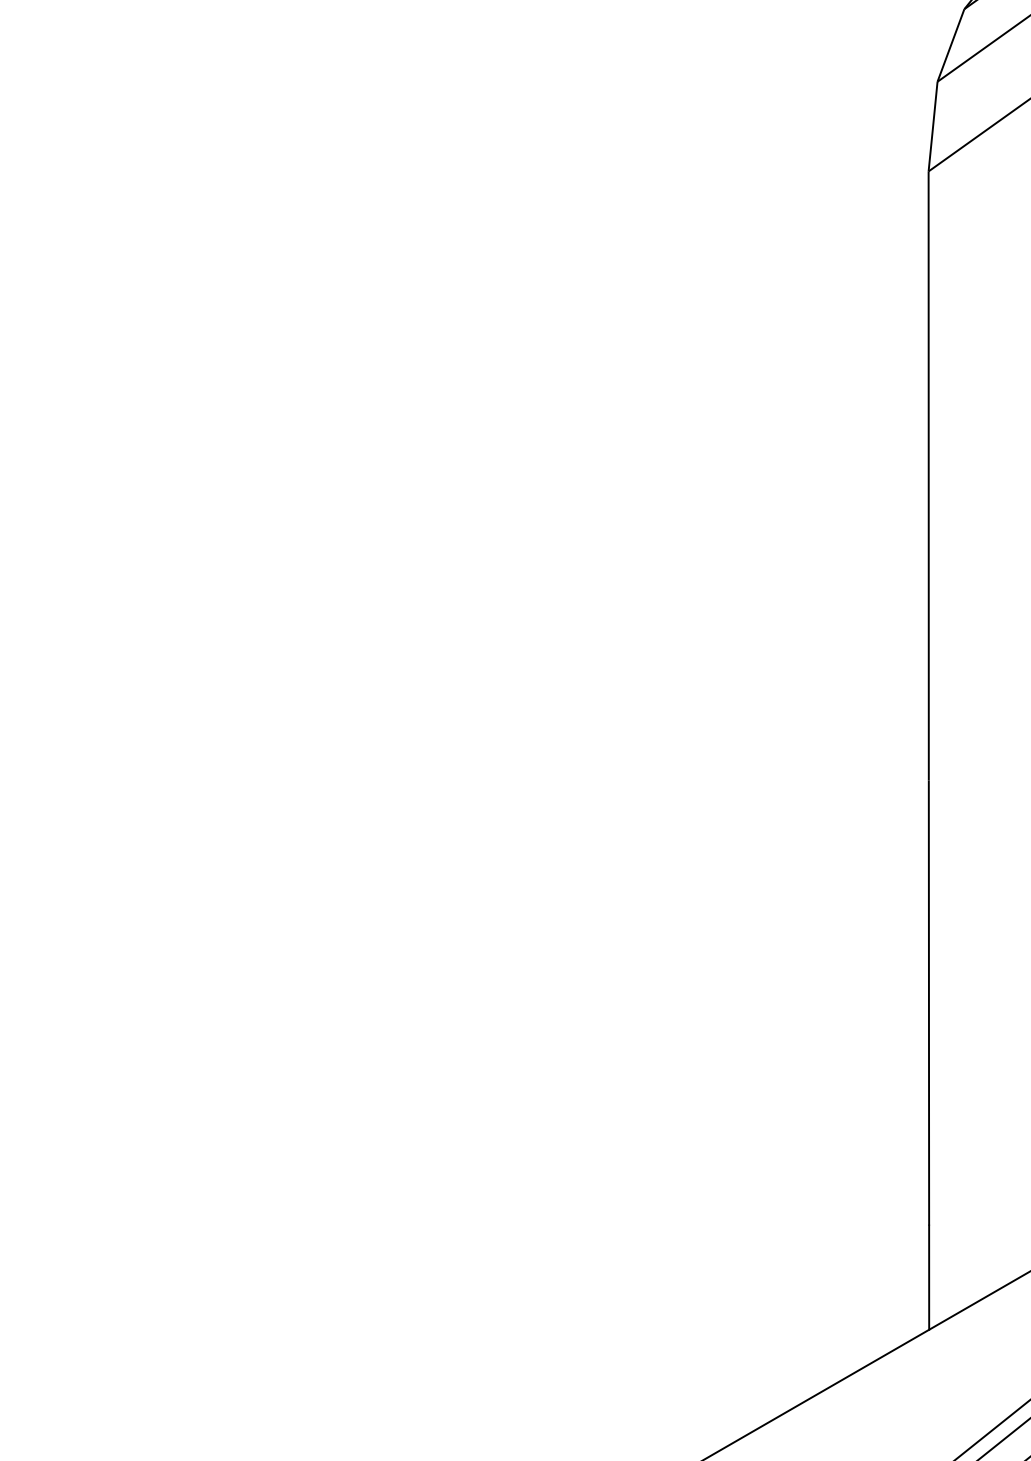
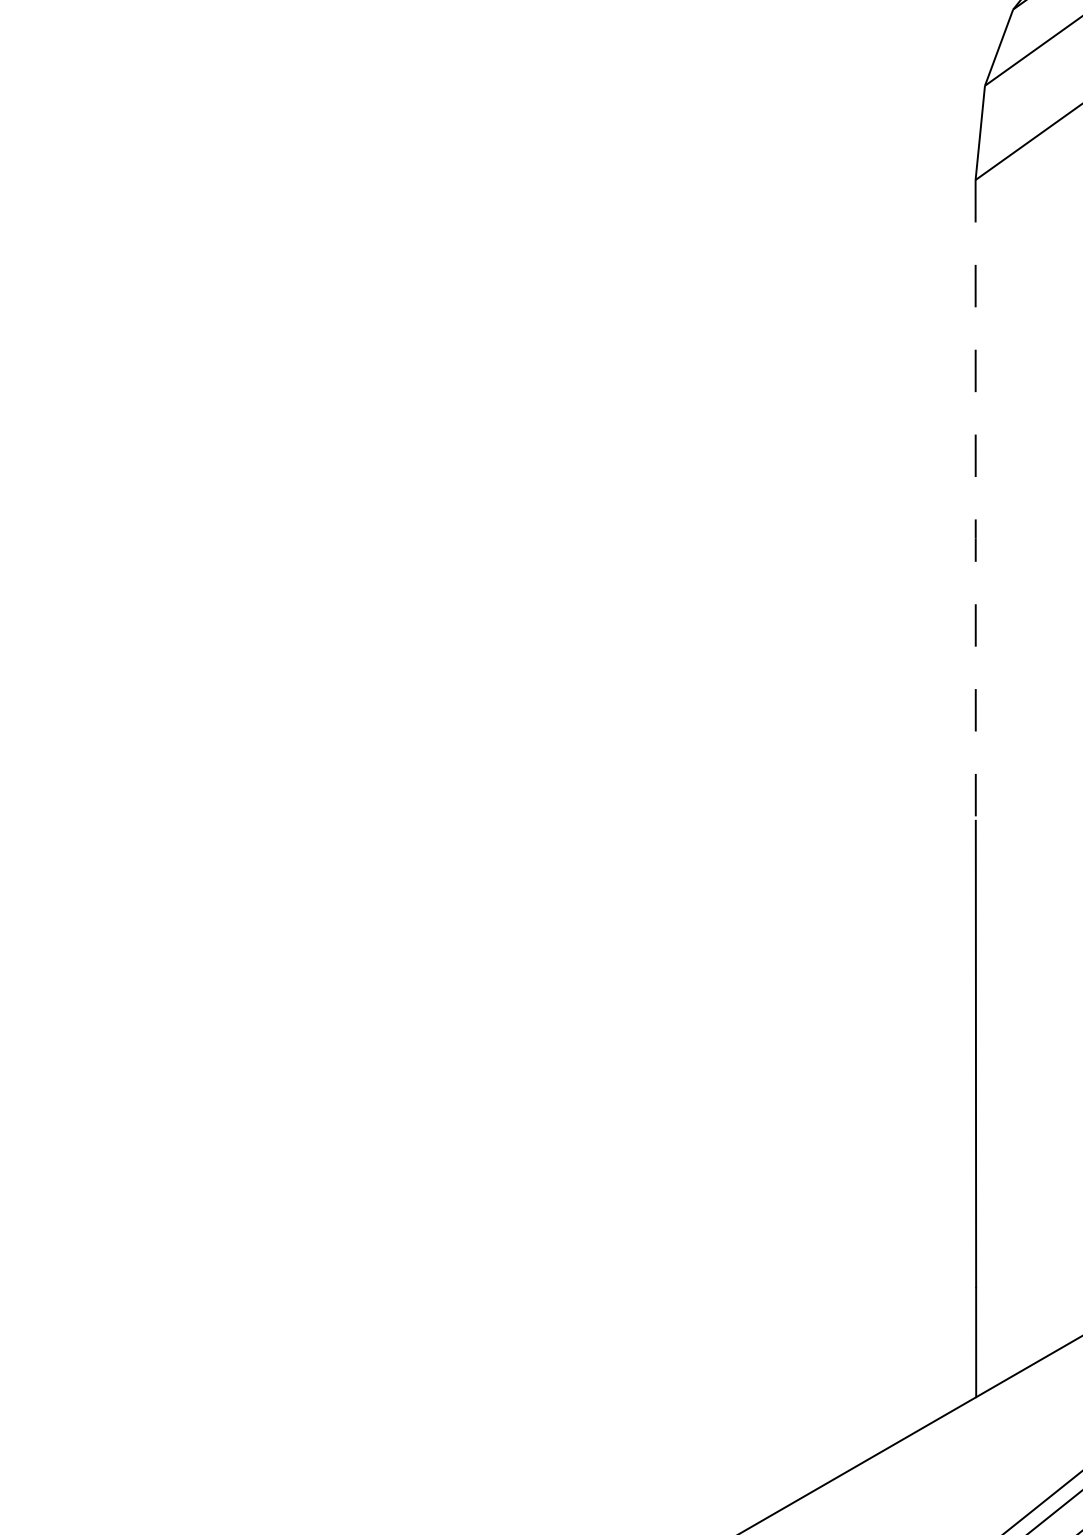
line: (928, 476) -> (975, 500), solid -> dashed

